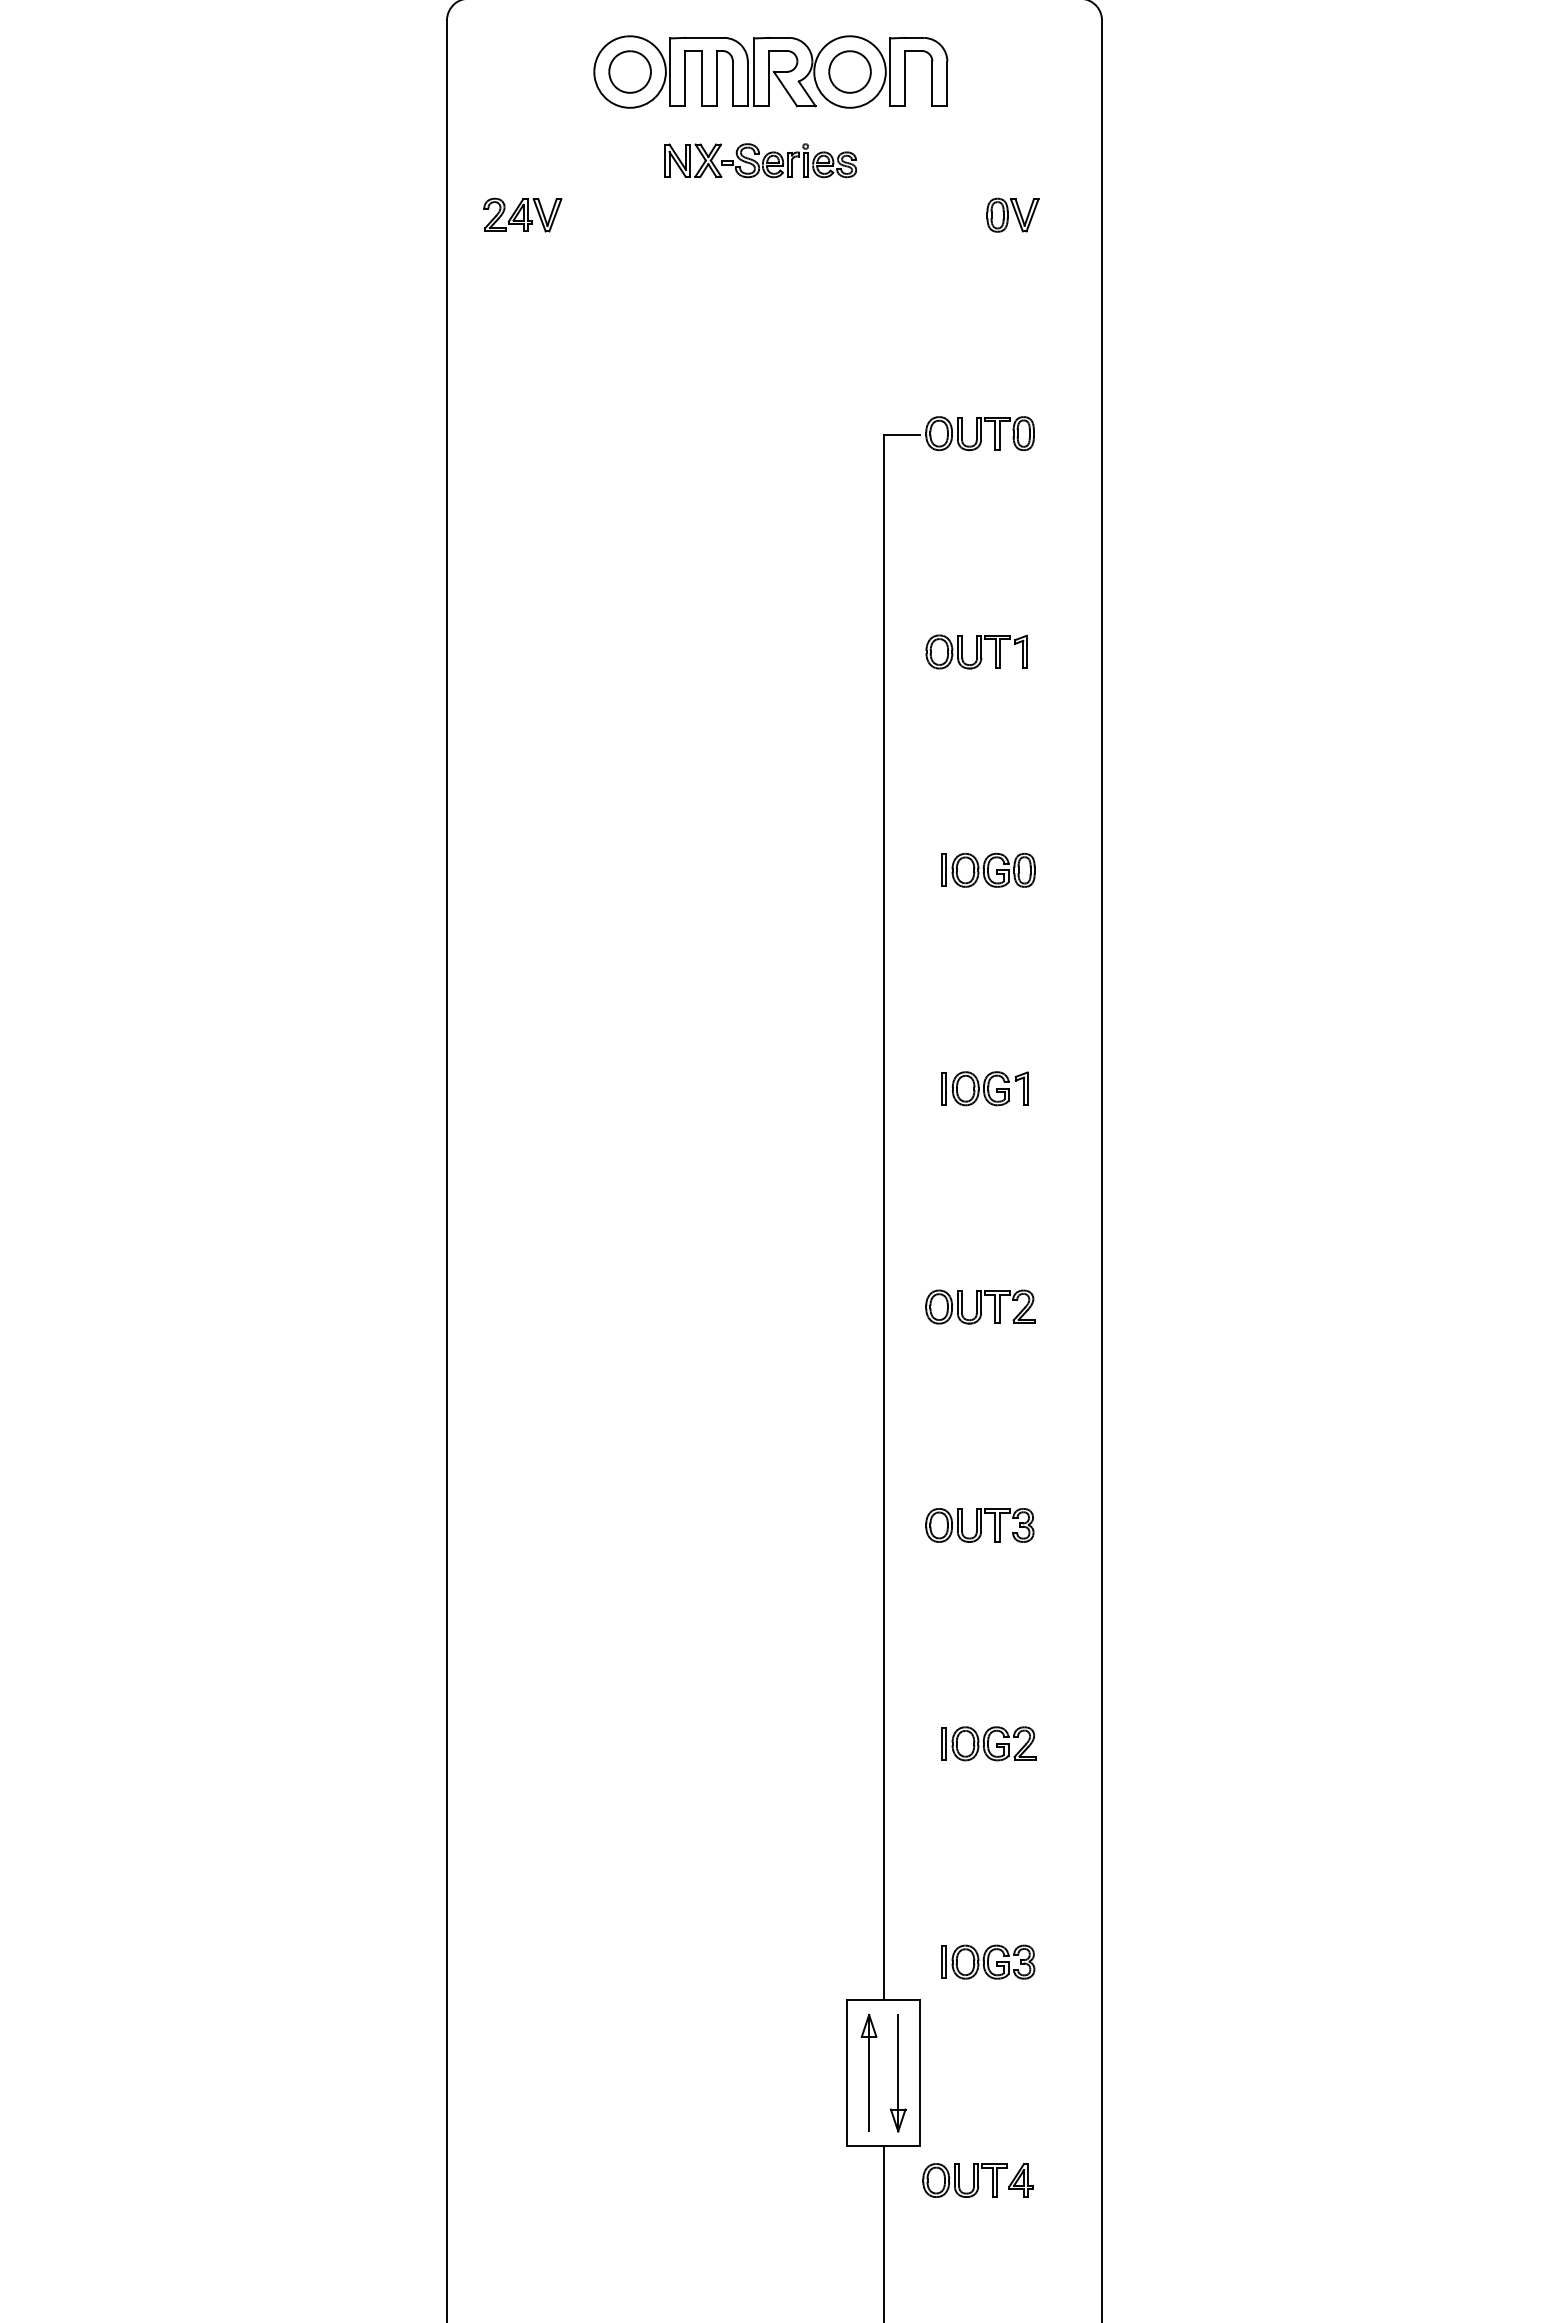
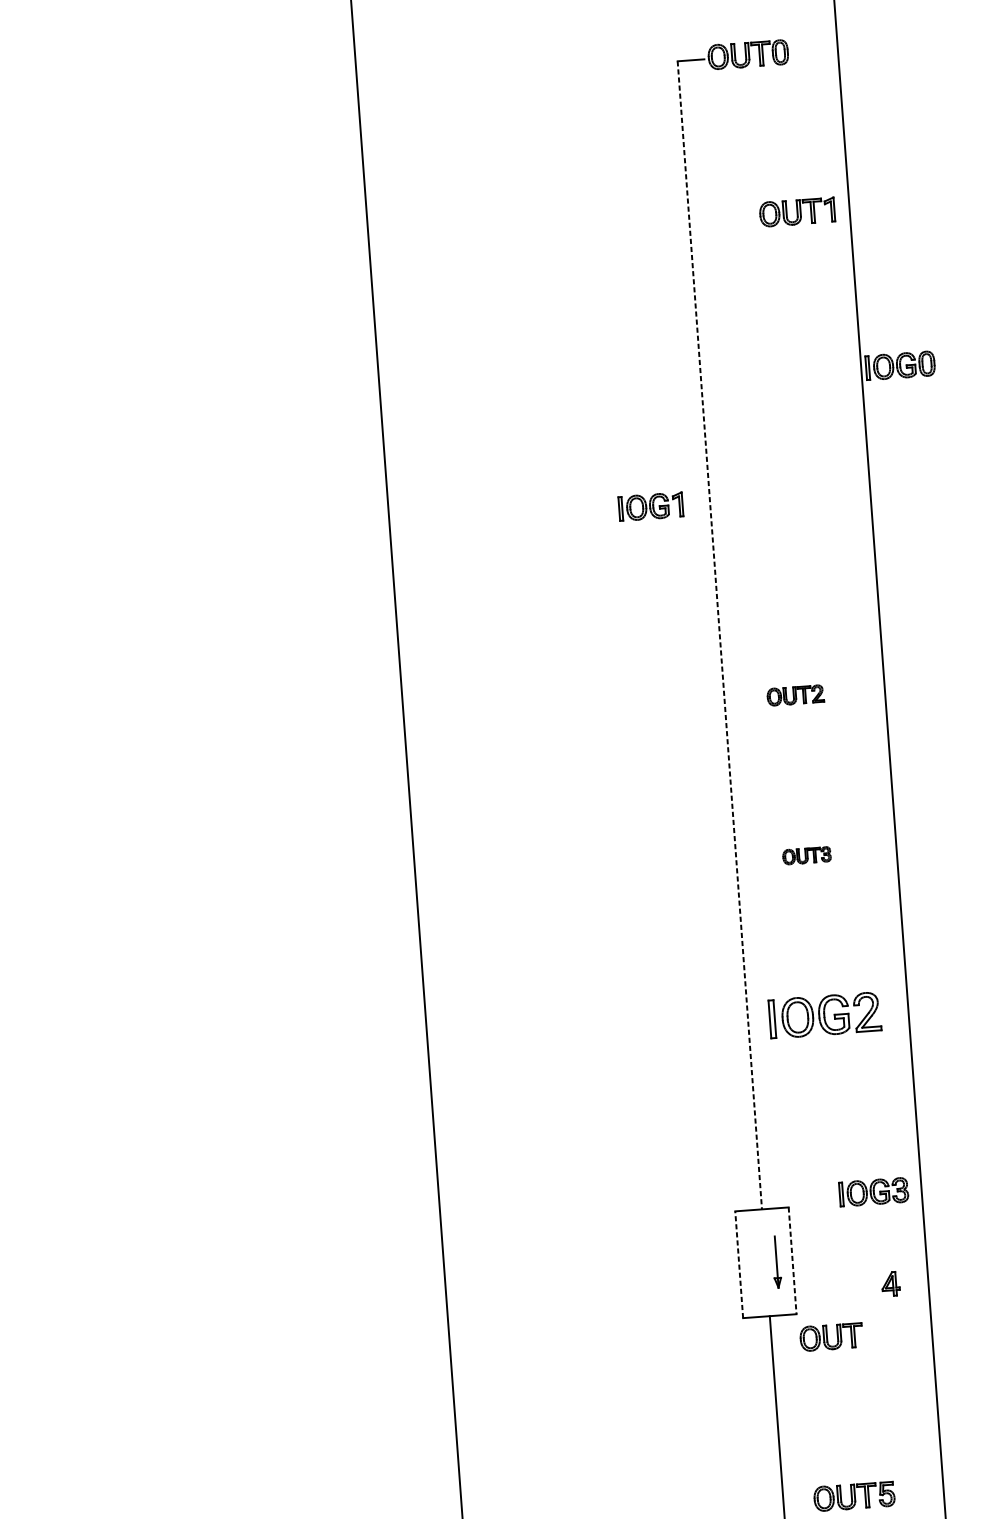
part: (976, 651) -> (797, 211), moved
part: (988, 870) -> (900, 365), moved
part: (984, 1088) -> (650, 506), moved
line: (883, 1218) -> (719, 635), solid -> dashed
part: (980, 1306) -> (795, 695), size x0.7
part: (979, 1525) -> (806, 855), size x0.6
part: (988, 1743) -> (825, 1015), size x1.6
part: (988, 1961) -> (874, 1191), moved
part: (868, 2072) -> (754, 1263), removed
line: (847, 2073) -> (739, 1264), solid -> dashed
part: (898, 2073) -> (776, 1262), size x0.6
line: (920, 2073) -> (792, 1261), solid -> dashed
part: (1020, 2180) -> (890, 1284), moved

